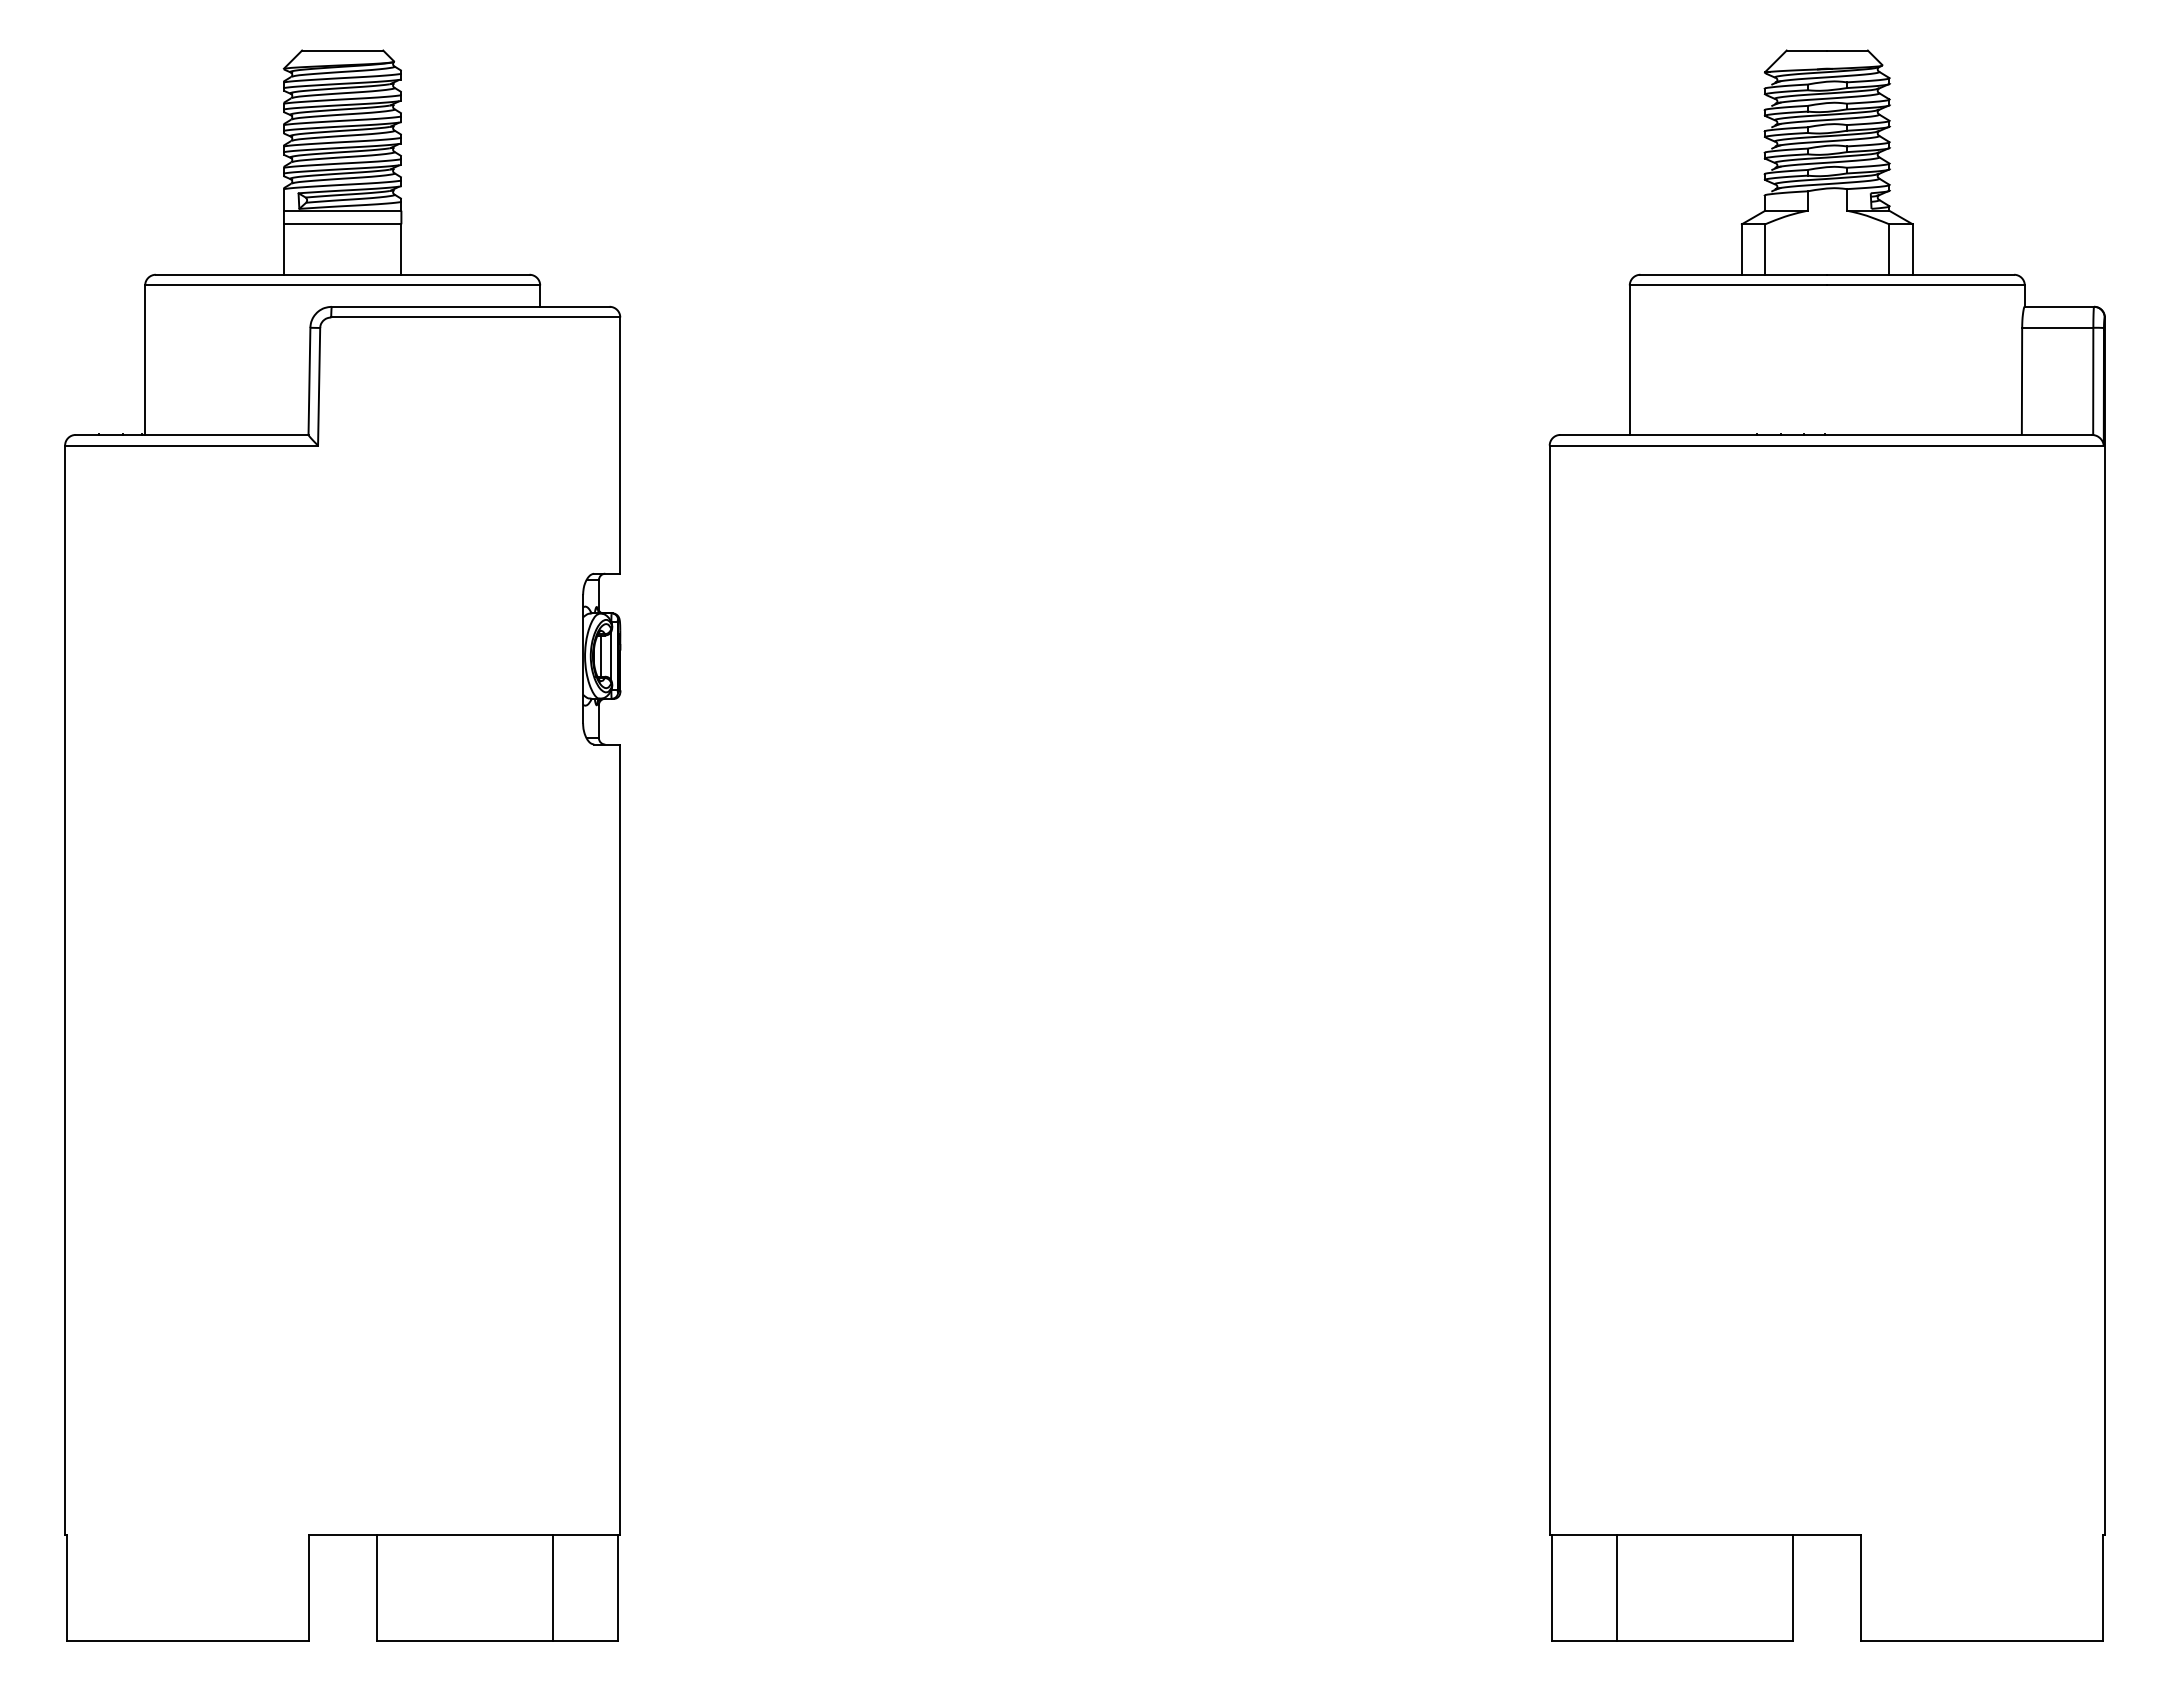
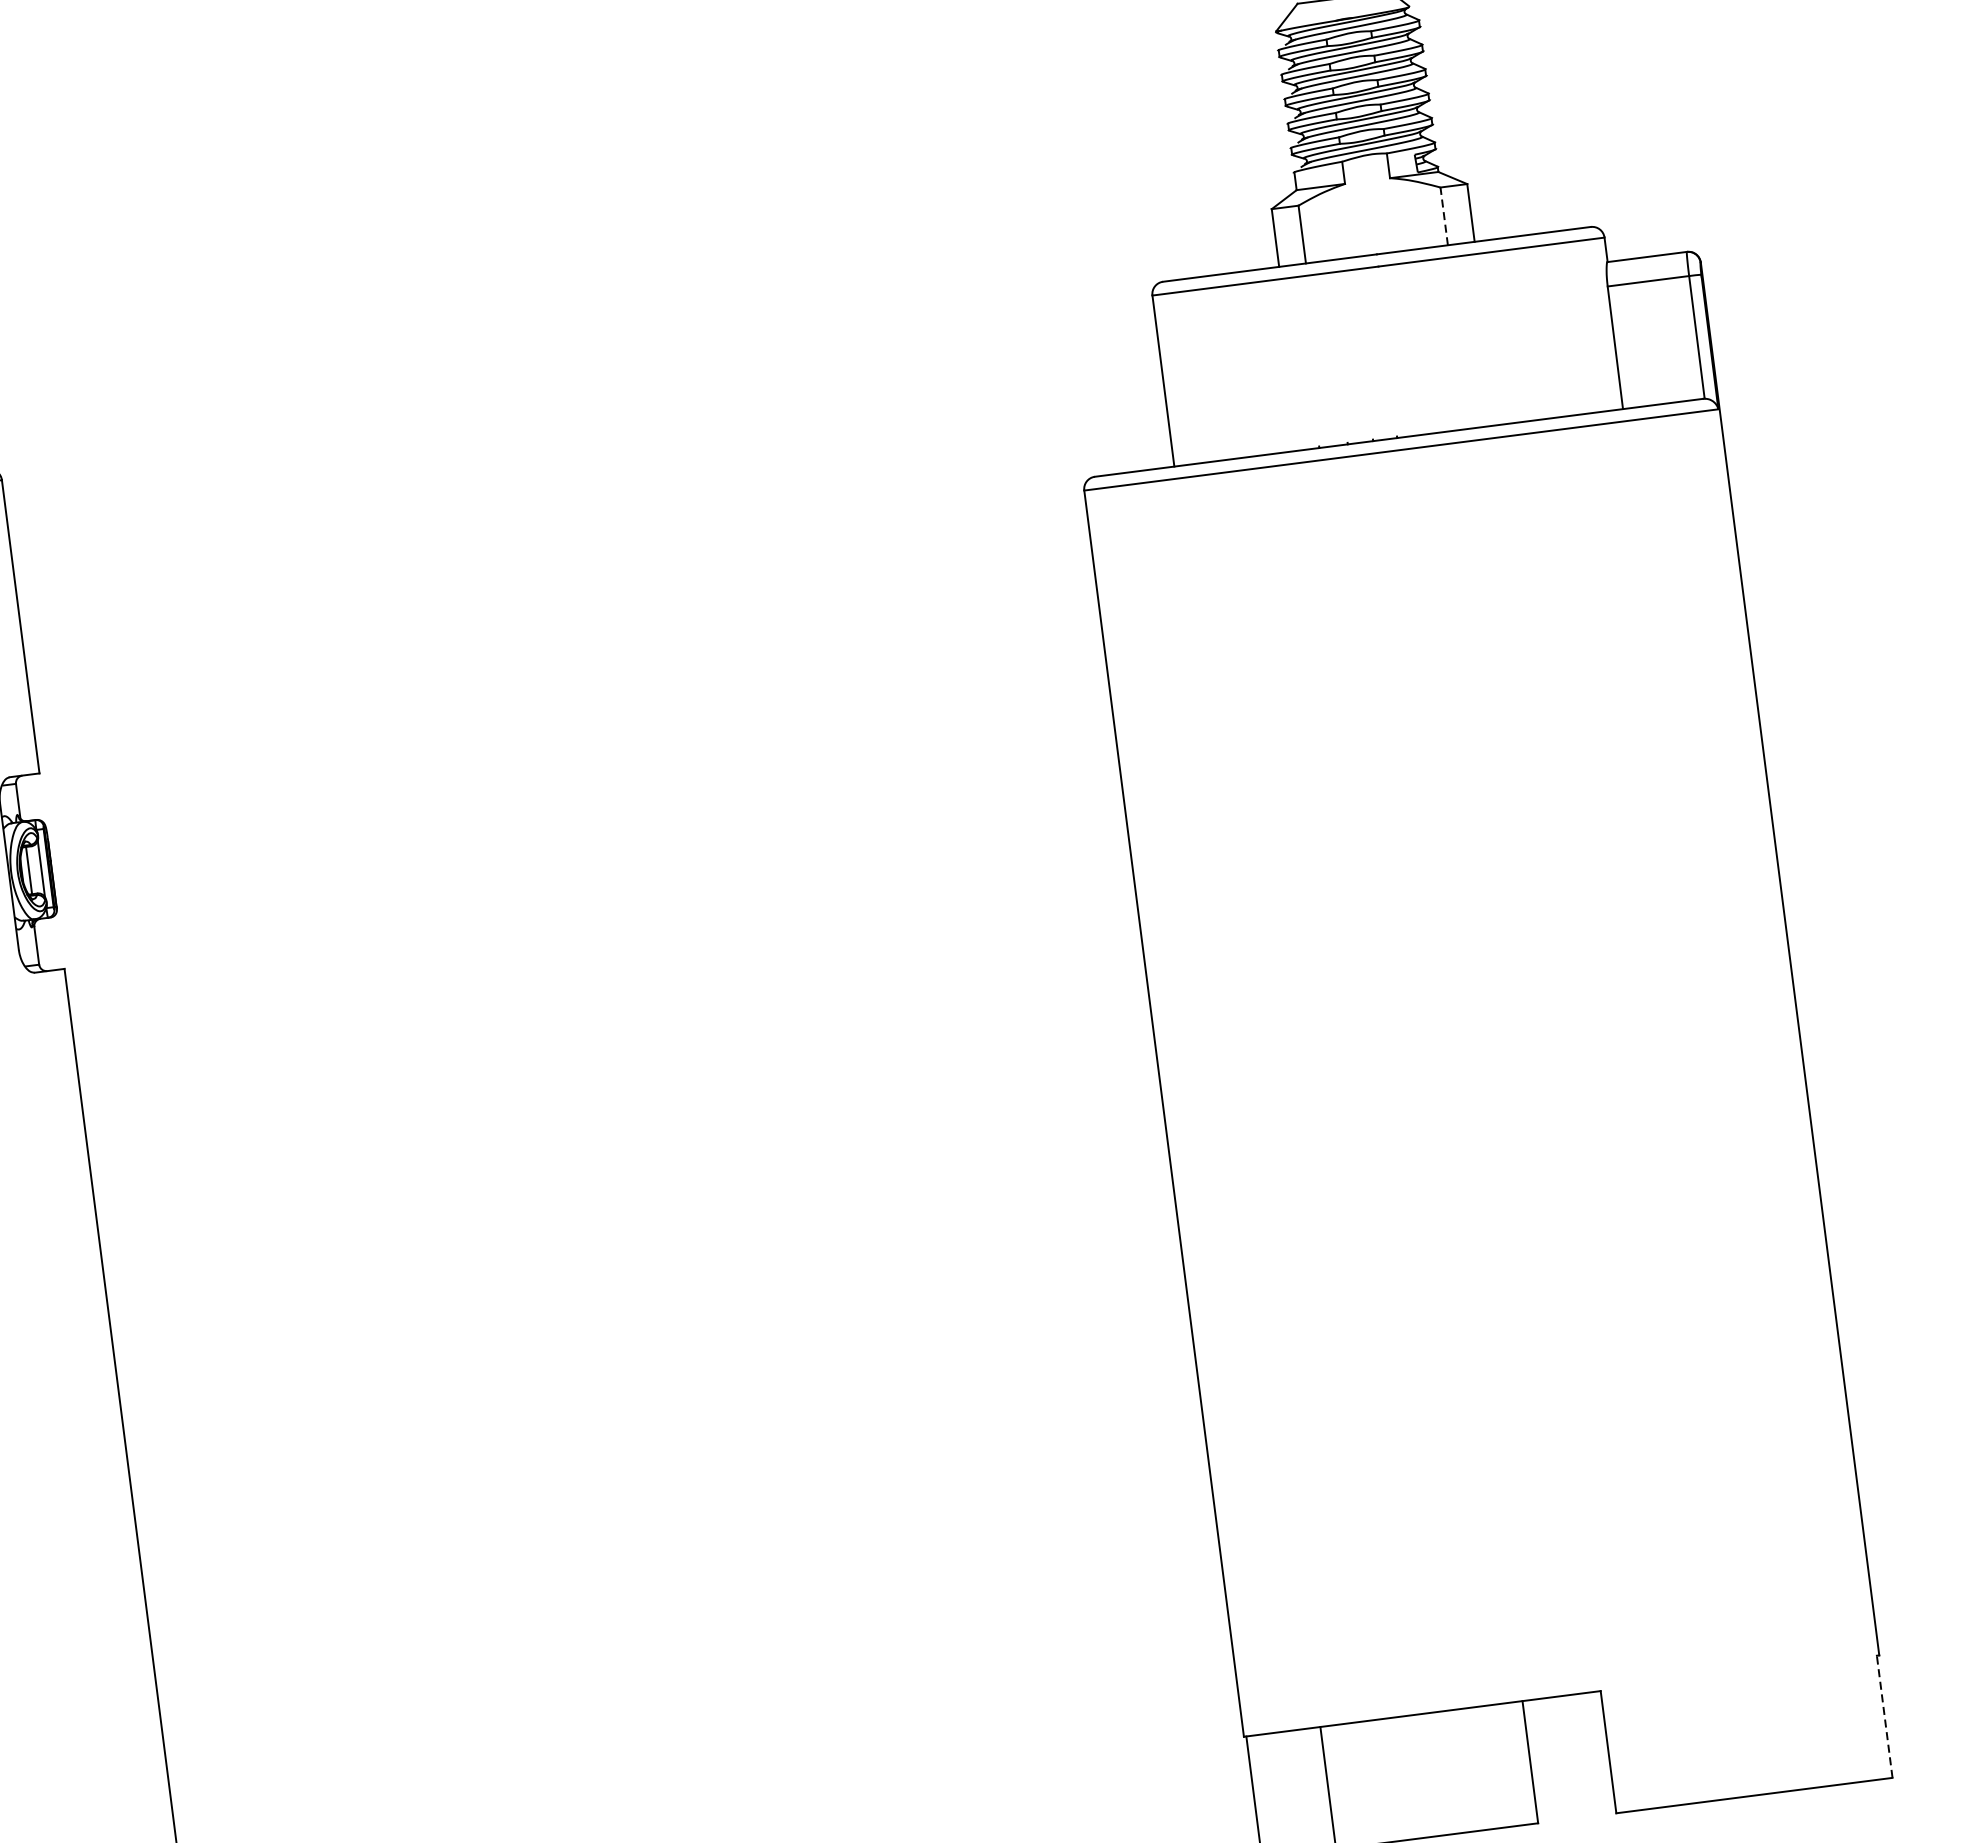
line: (1889, 249) -> (1444, 216), solid -> dashed
line: (2102, 1587) -> (1884, 1716), solid -> dashed

